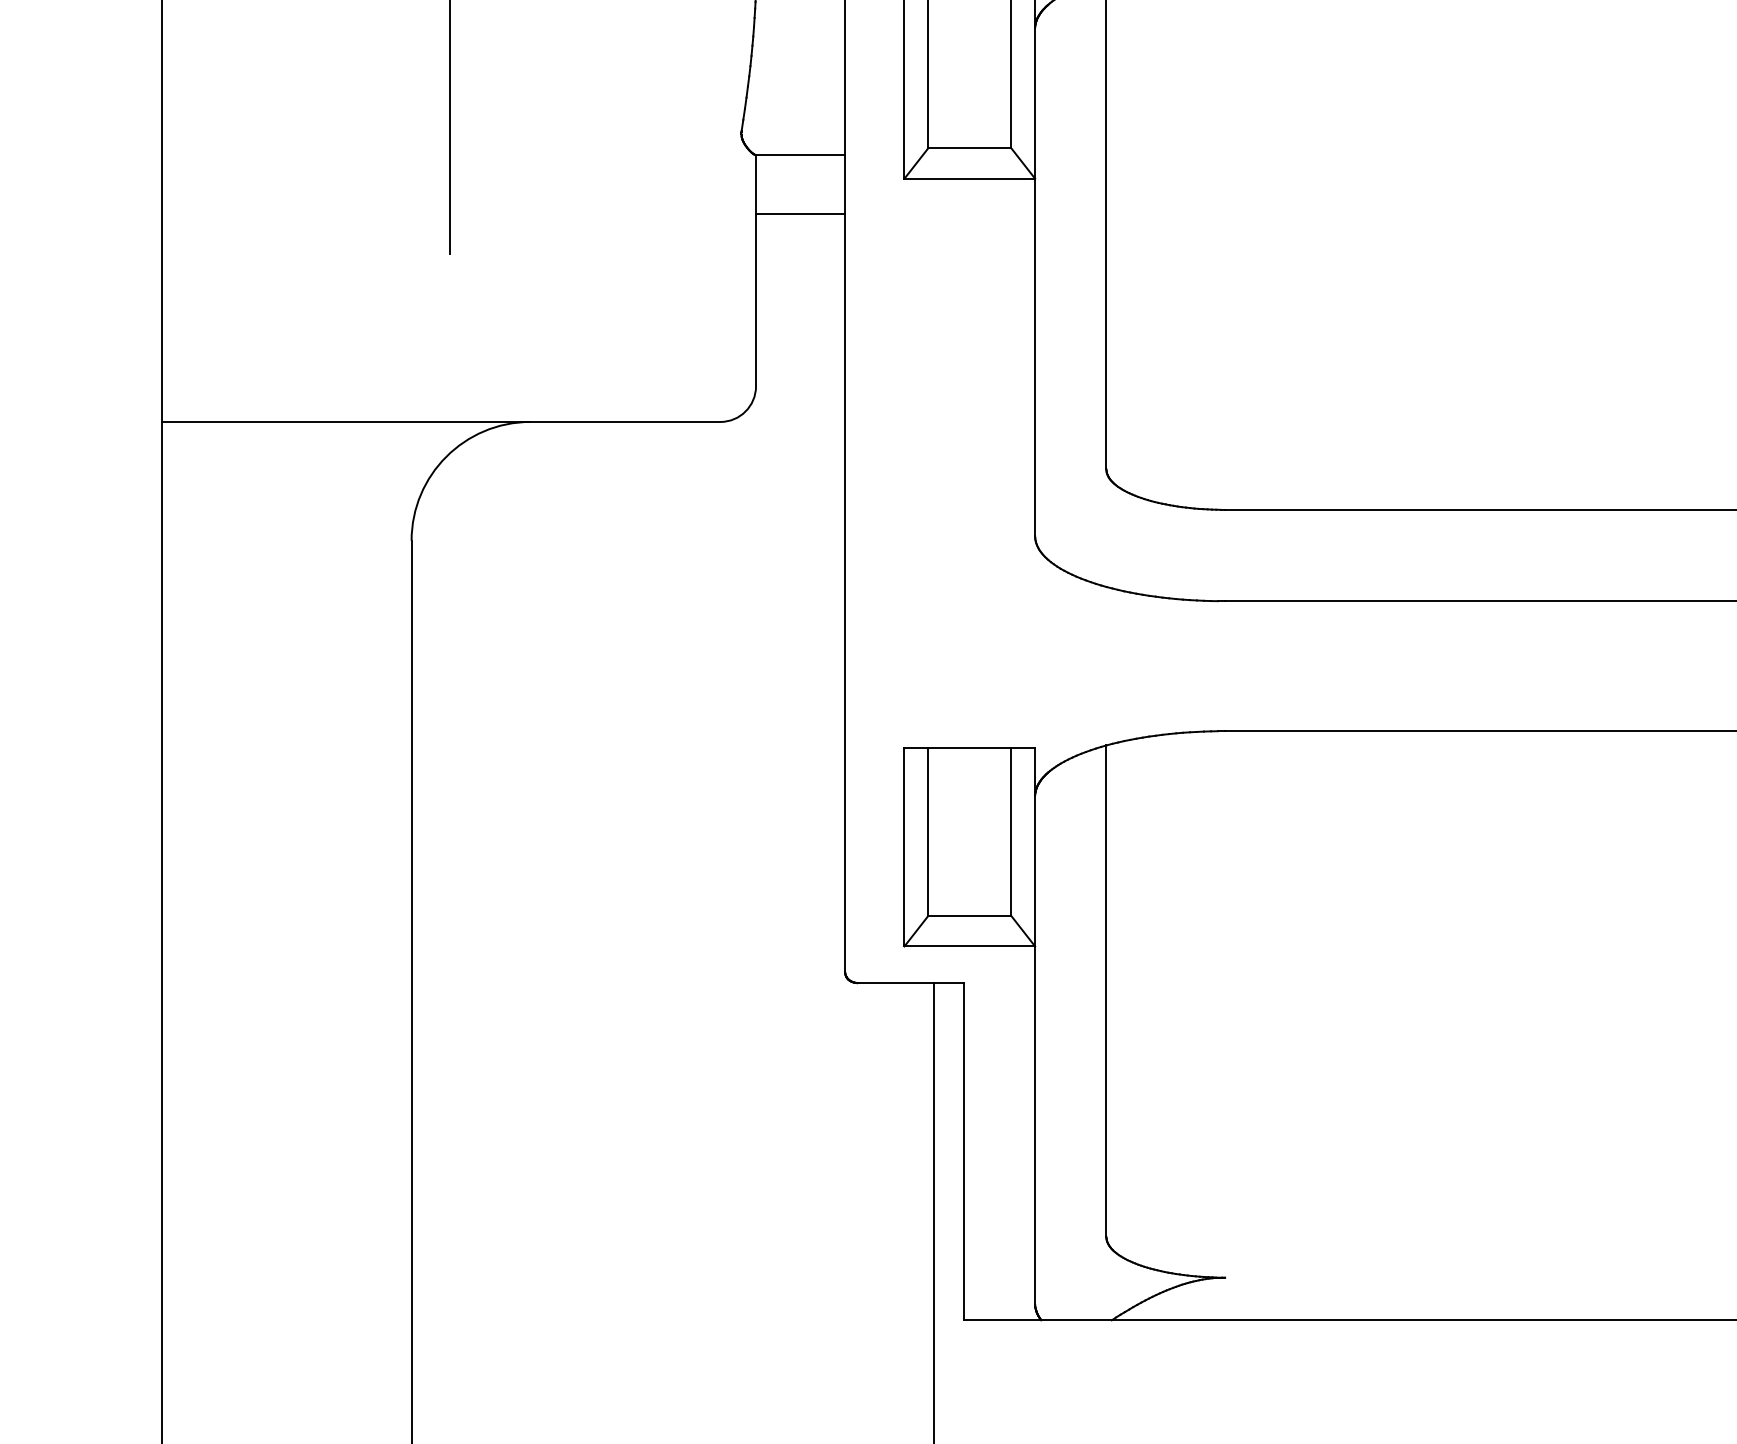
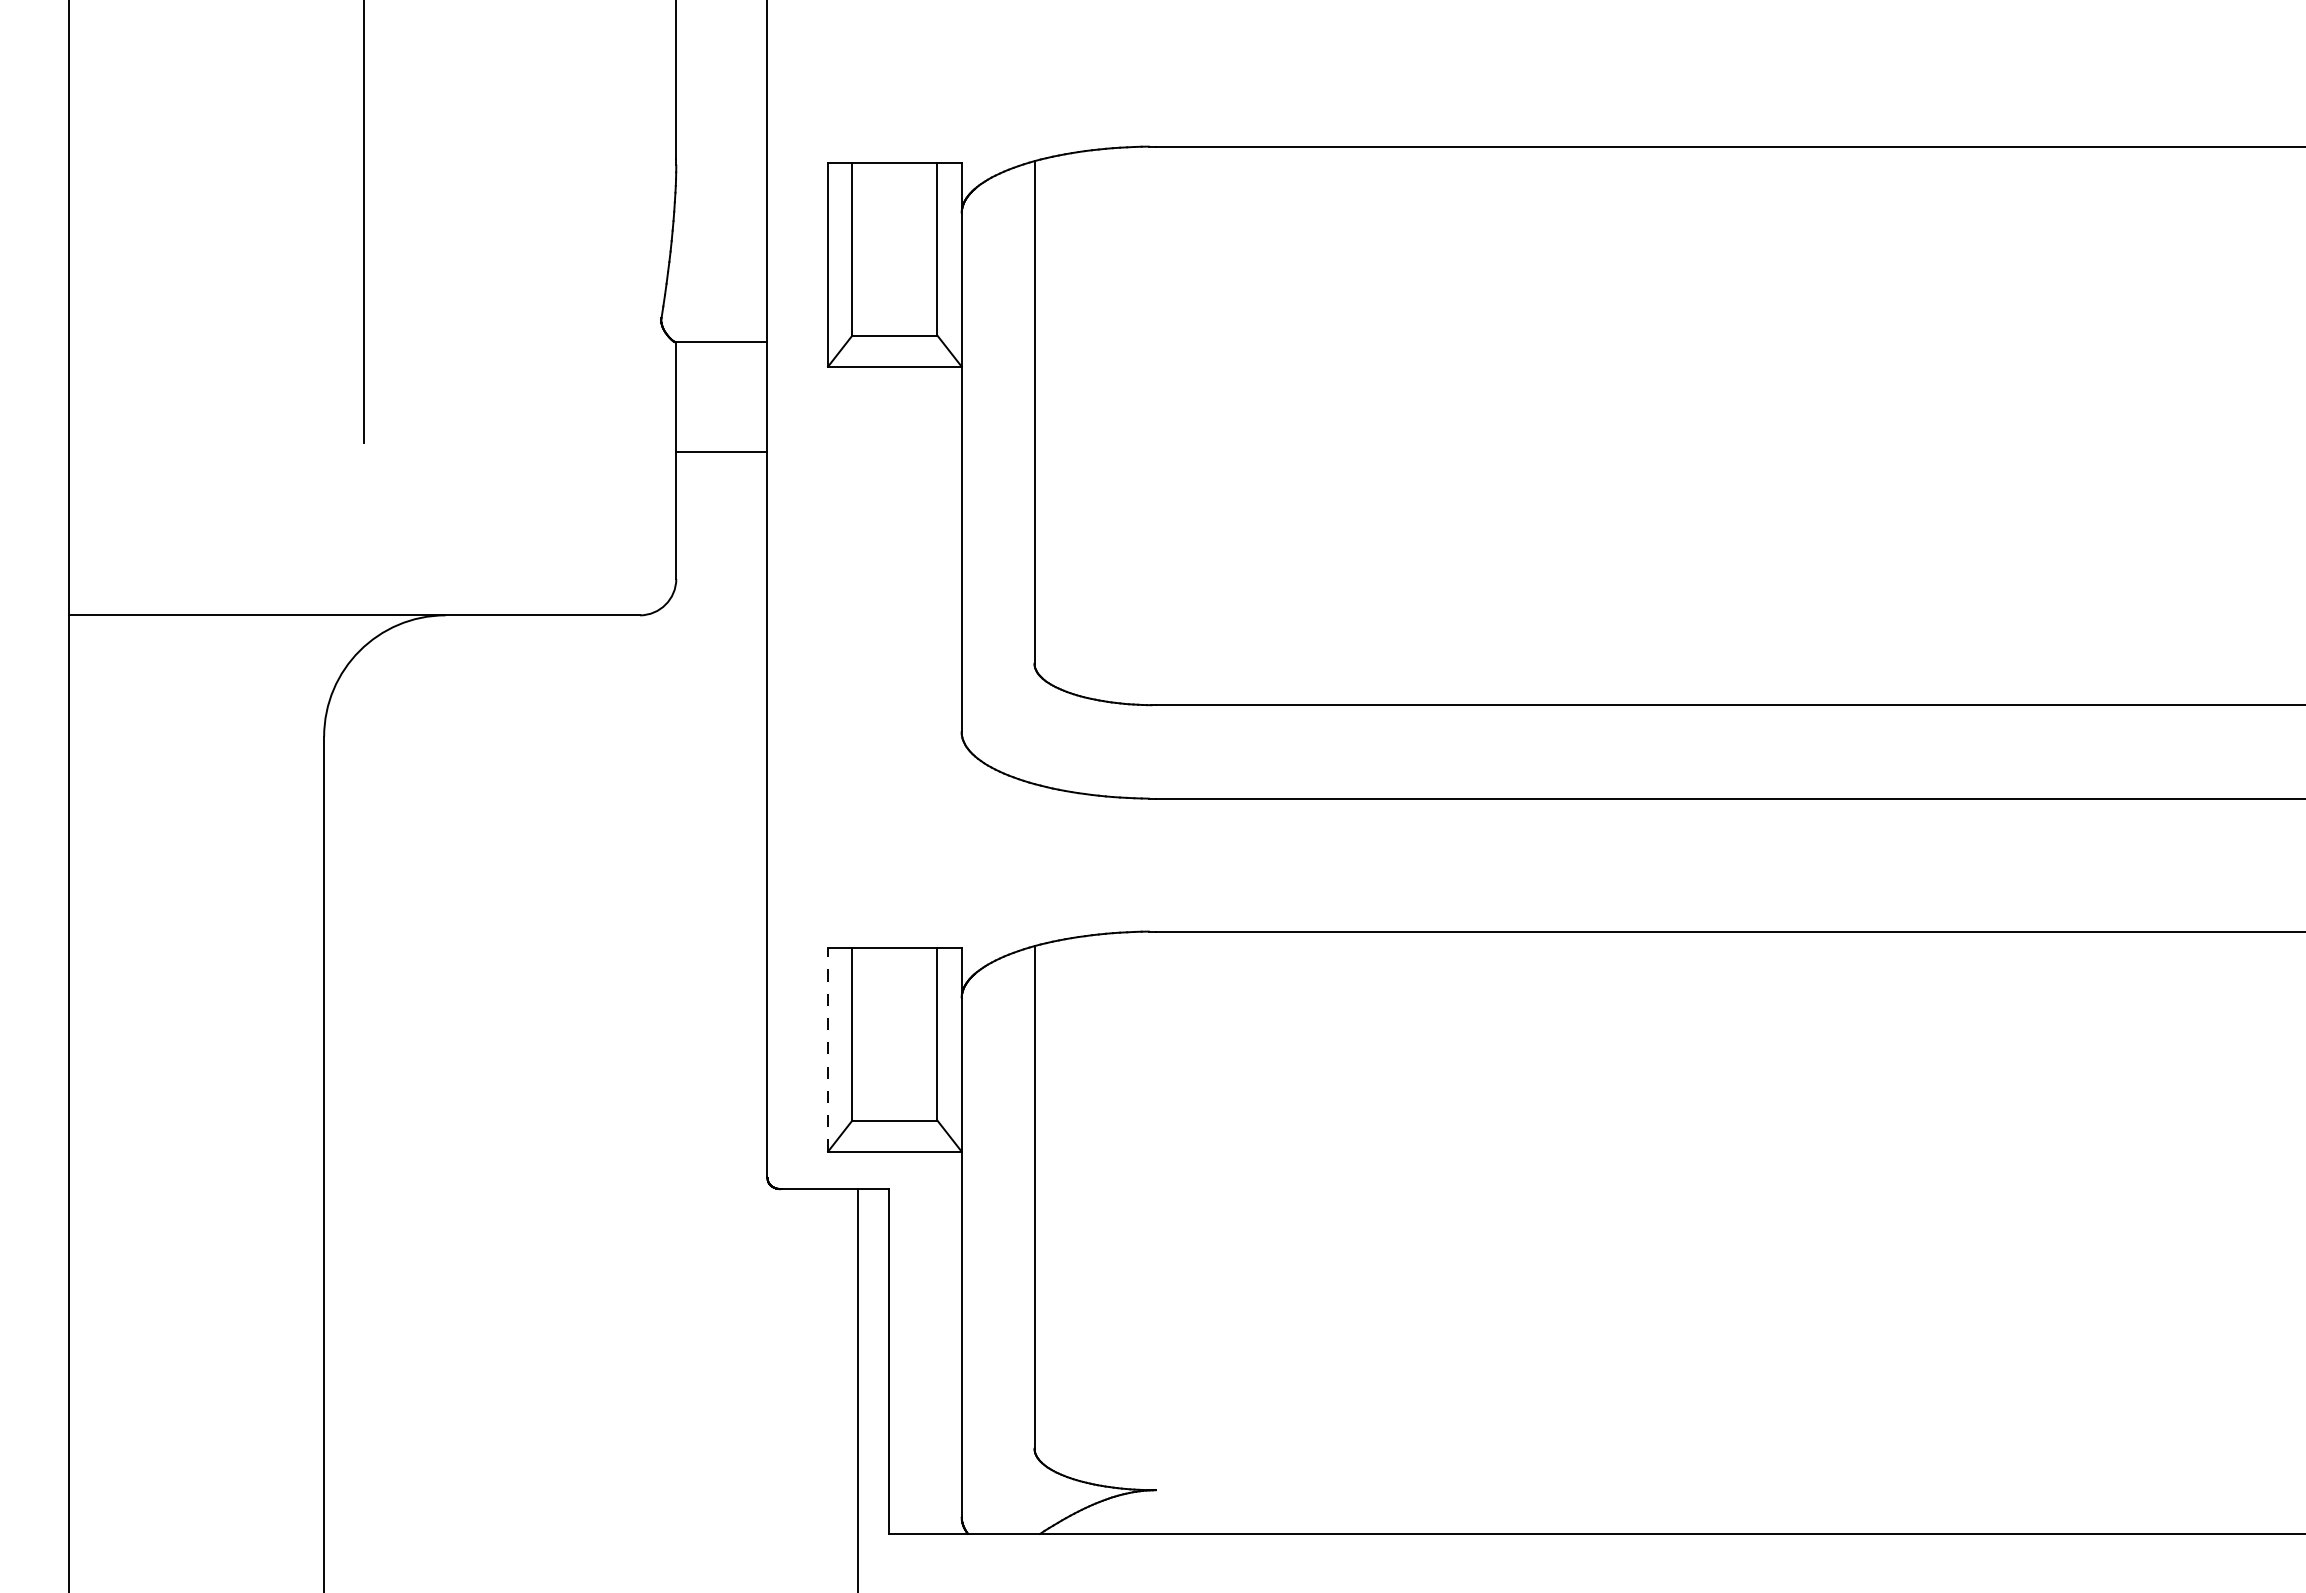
line: (800, 213) -> (721, 451), moved
line: (904, 846) -> (828, 1049), solid -> dashed

